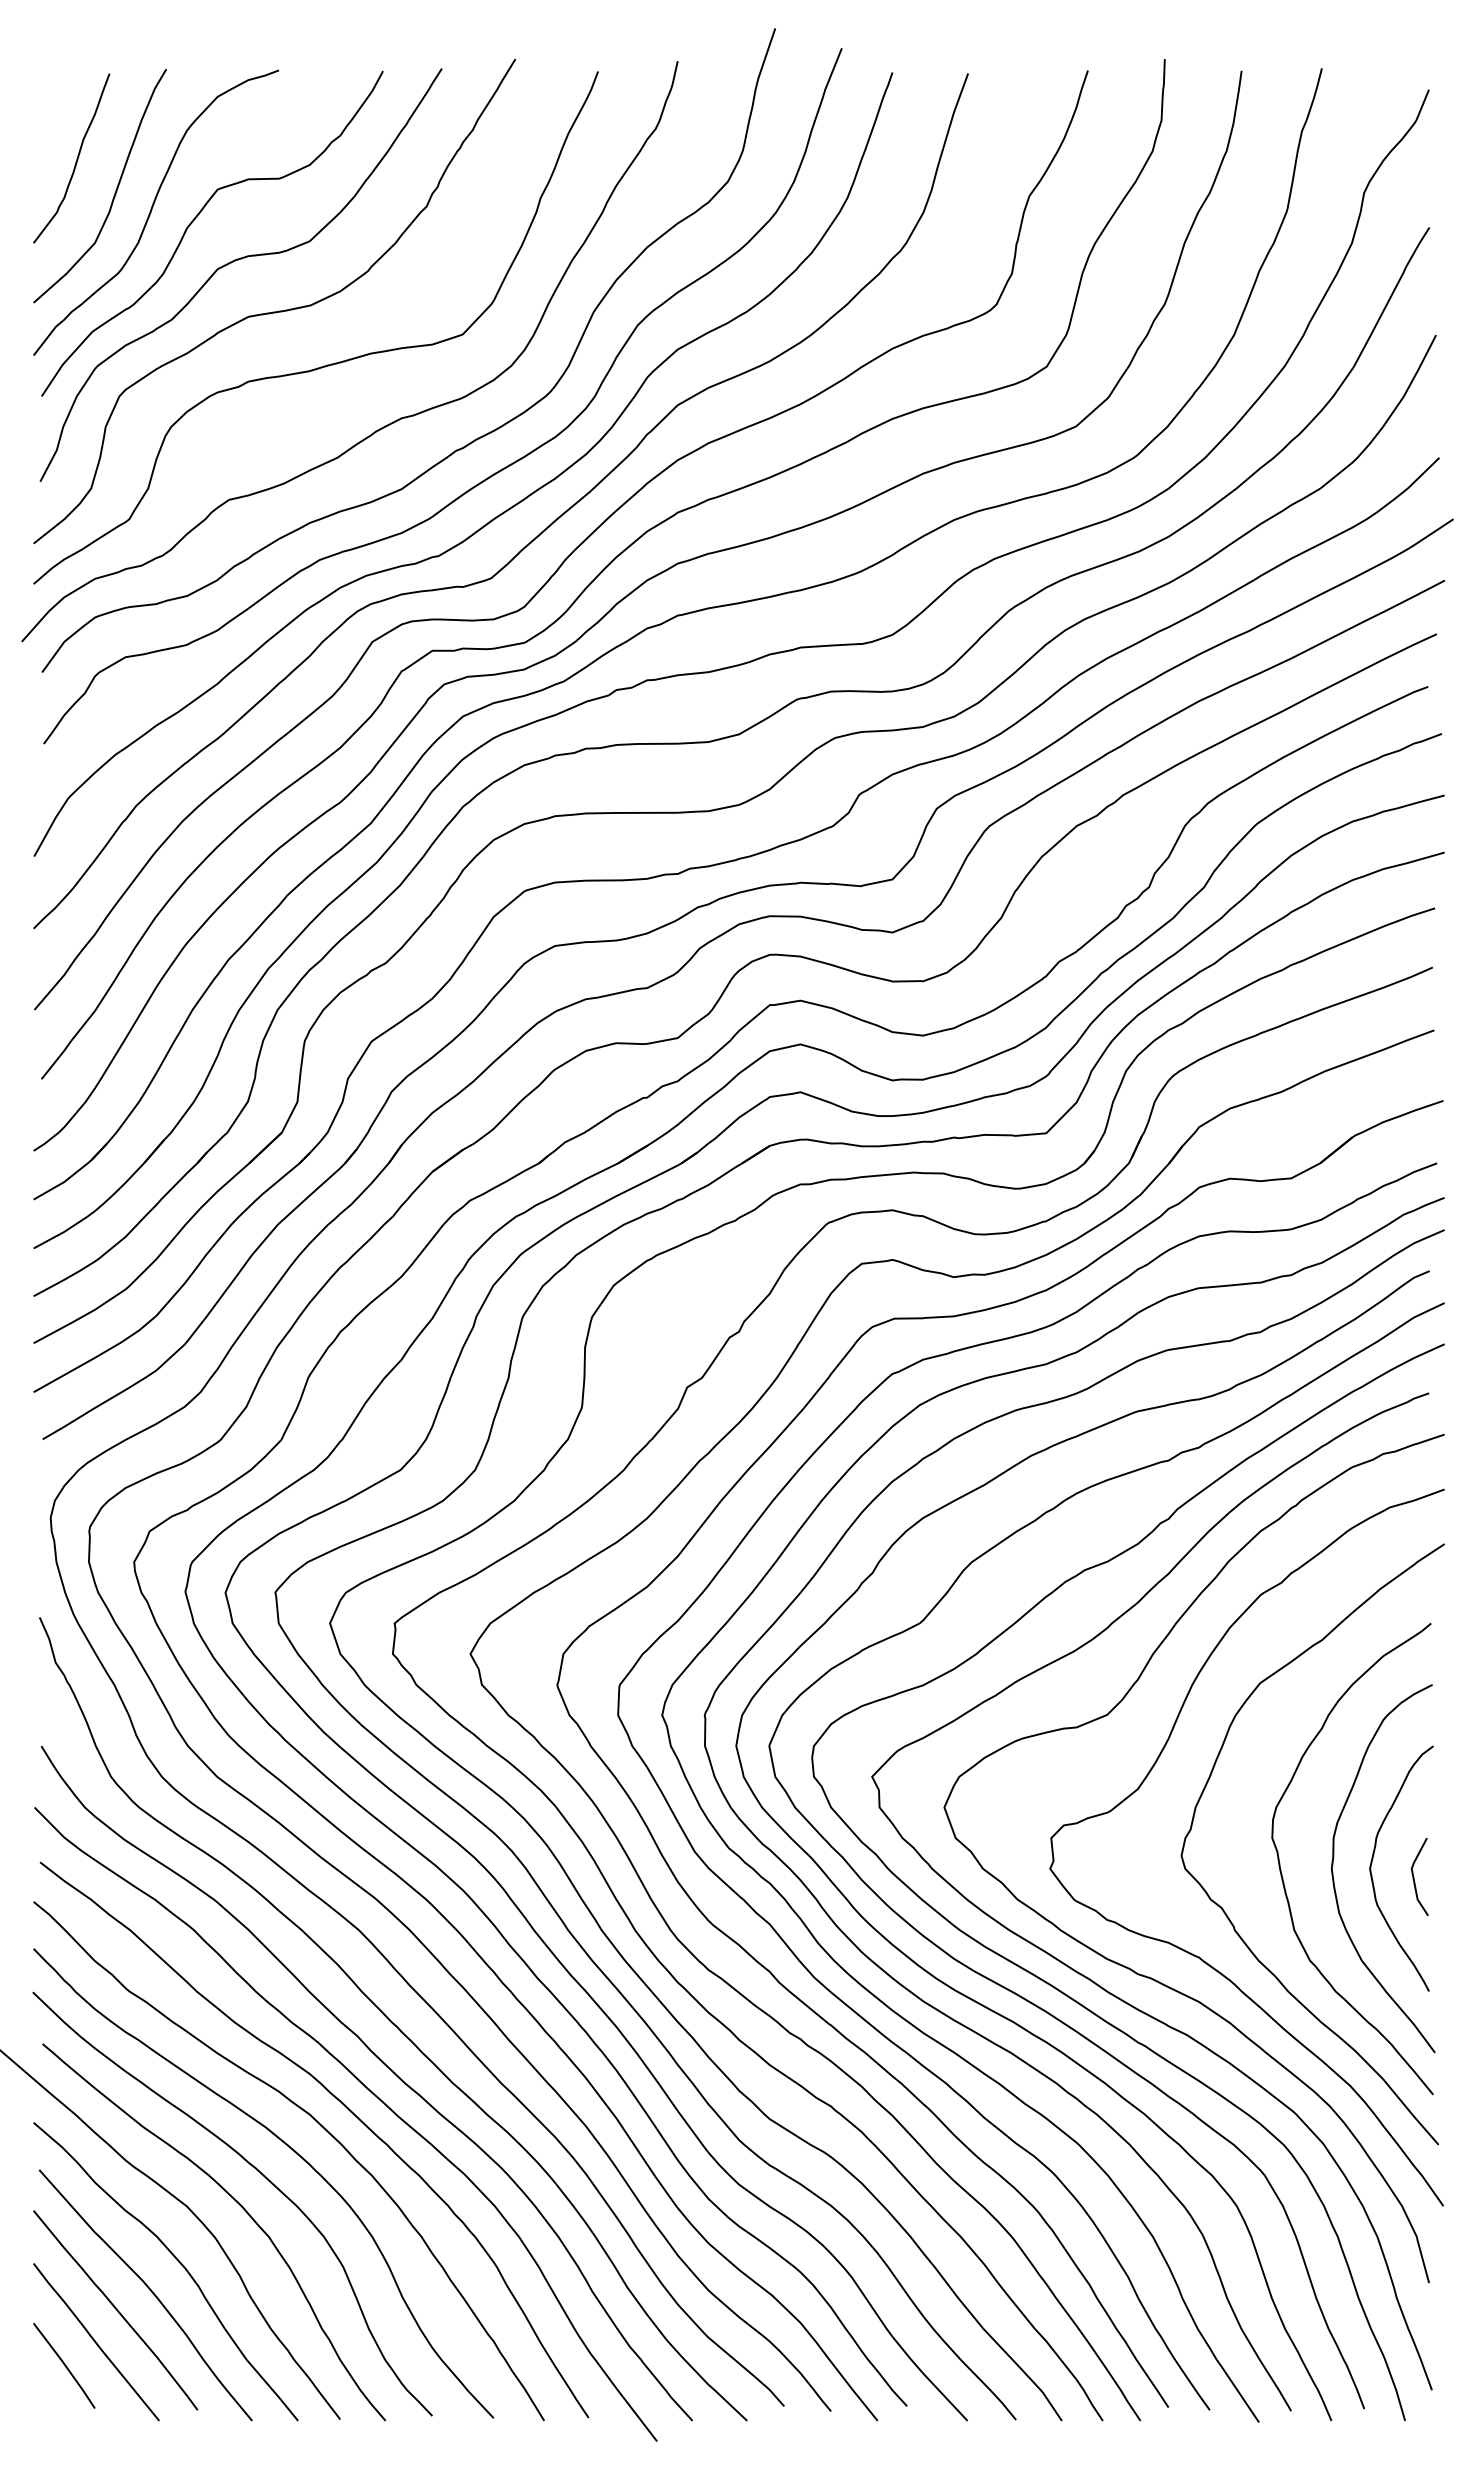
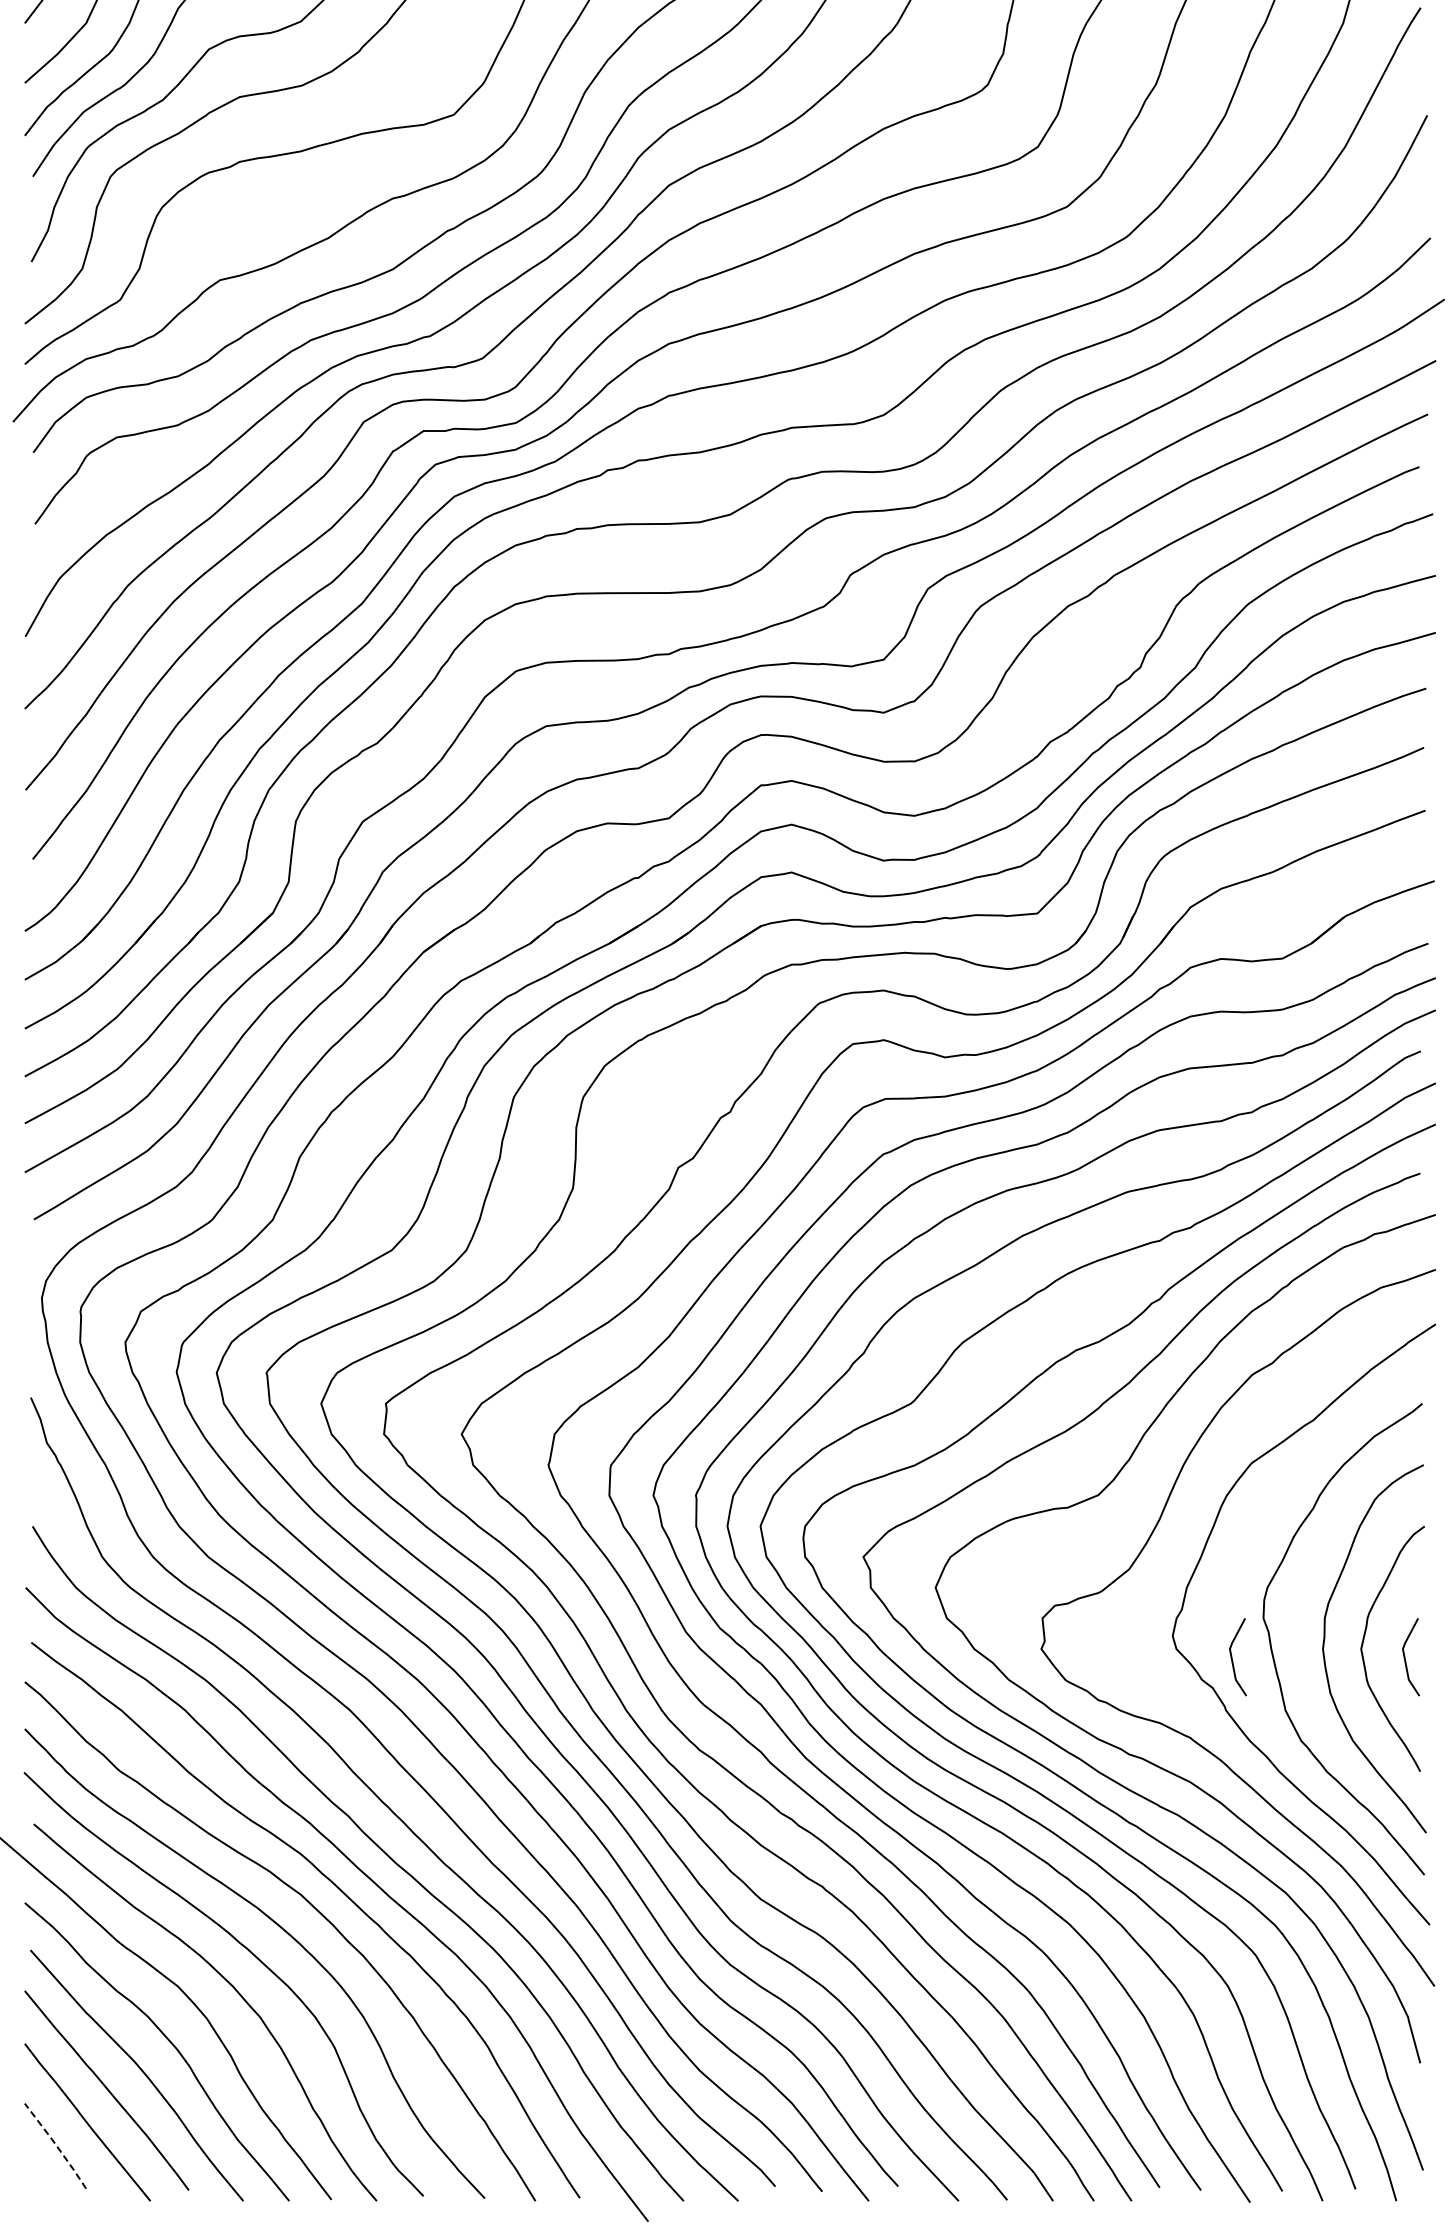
line: (1241, 1876) -> (1232, 1656), added
line: (65, 2365) -> (56, 2145), solid -> dashed

